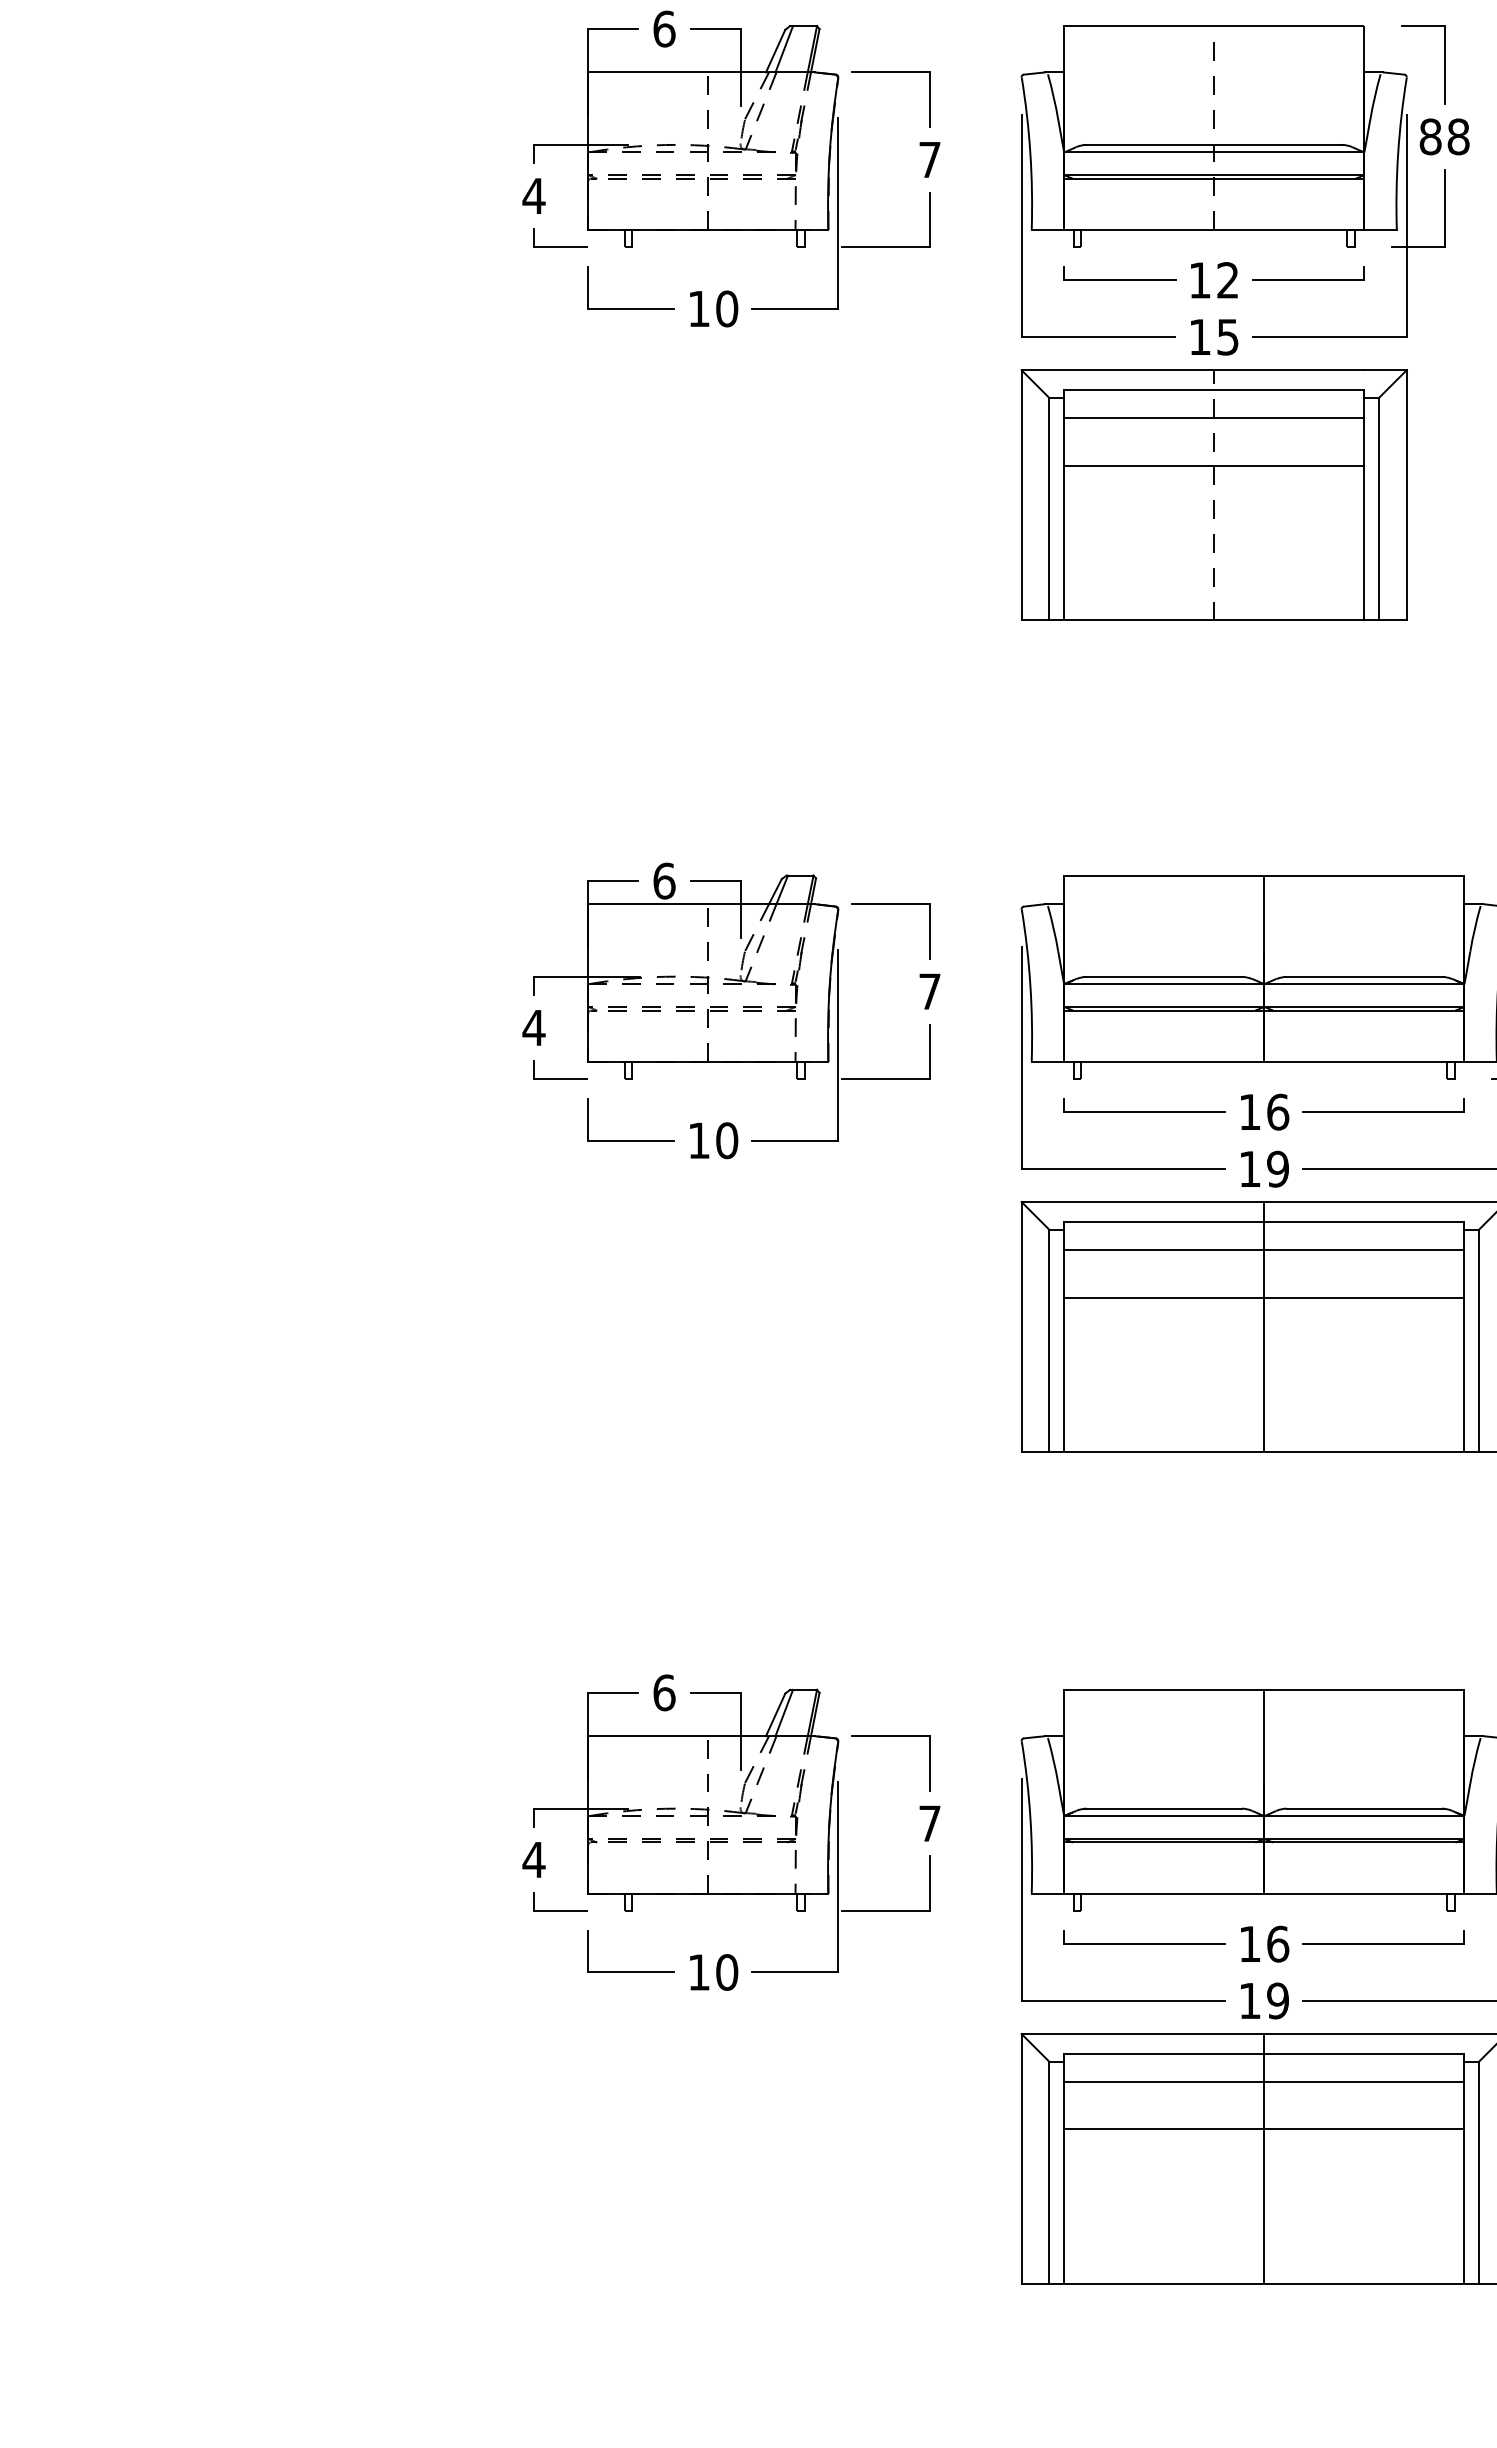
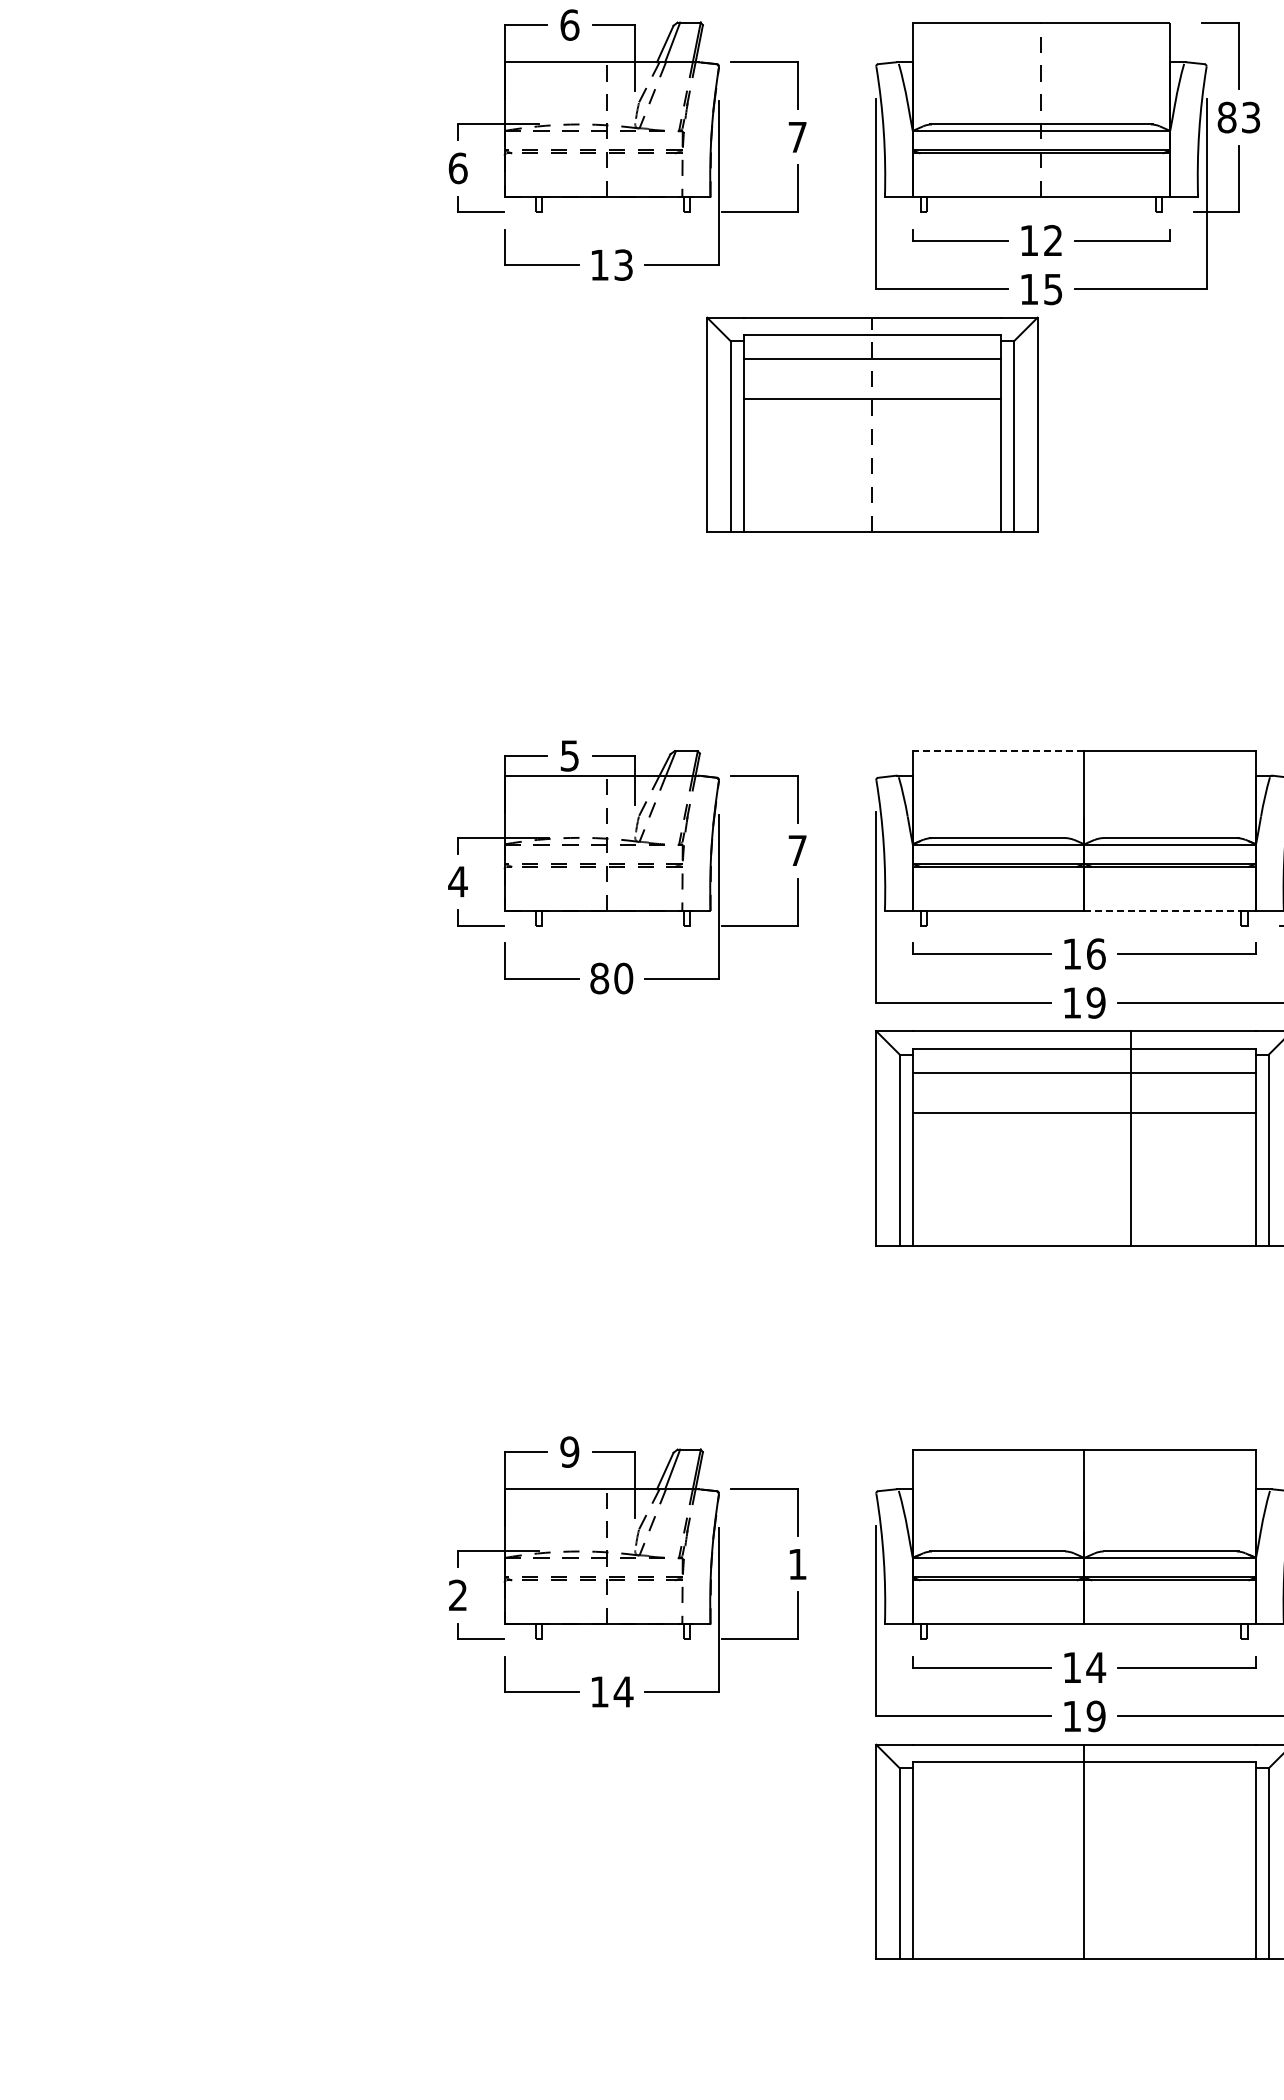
text: (1457, 136) -> (1250, 117), 88 -> 83
text: (533, 196) -> (457, 168), 4 -> 6
text: (726, 308) -> (623, 264), 10 -> 13
part: (1214, 494) -> (872, 424), moved
line: (1164, 875) -> (998, 751), solid -> dashed
text: (663, 880) -> (569, 755), 6 -> 5
line: (1364, 1062) -> (1170, 911), solid -> dashed
text: (698, 1140) -> (599, 978), 10 -> 80
line: (1264, 1327) -> (1131, 1138), moved
text: (663, 1692) -> (569, 1451), 6 -> 9
text: (929, 1823) -> (797, 1564), 7 -> 1
text: (533, 1858) -> (457, 1594), 4 -> 2
text: (1278, 1943) -> (1096, 1667), 16 -> 14
text: (726, 1971) -> (623, 1691), 10 -> 14
line: (1263, 2081) -> (1083, 1785), removed
line: (1263, 2129) -> (1083, 1826), removed

